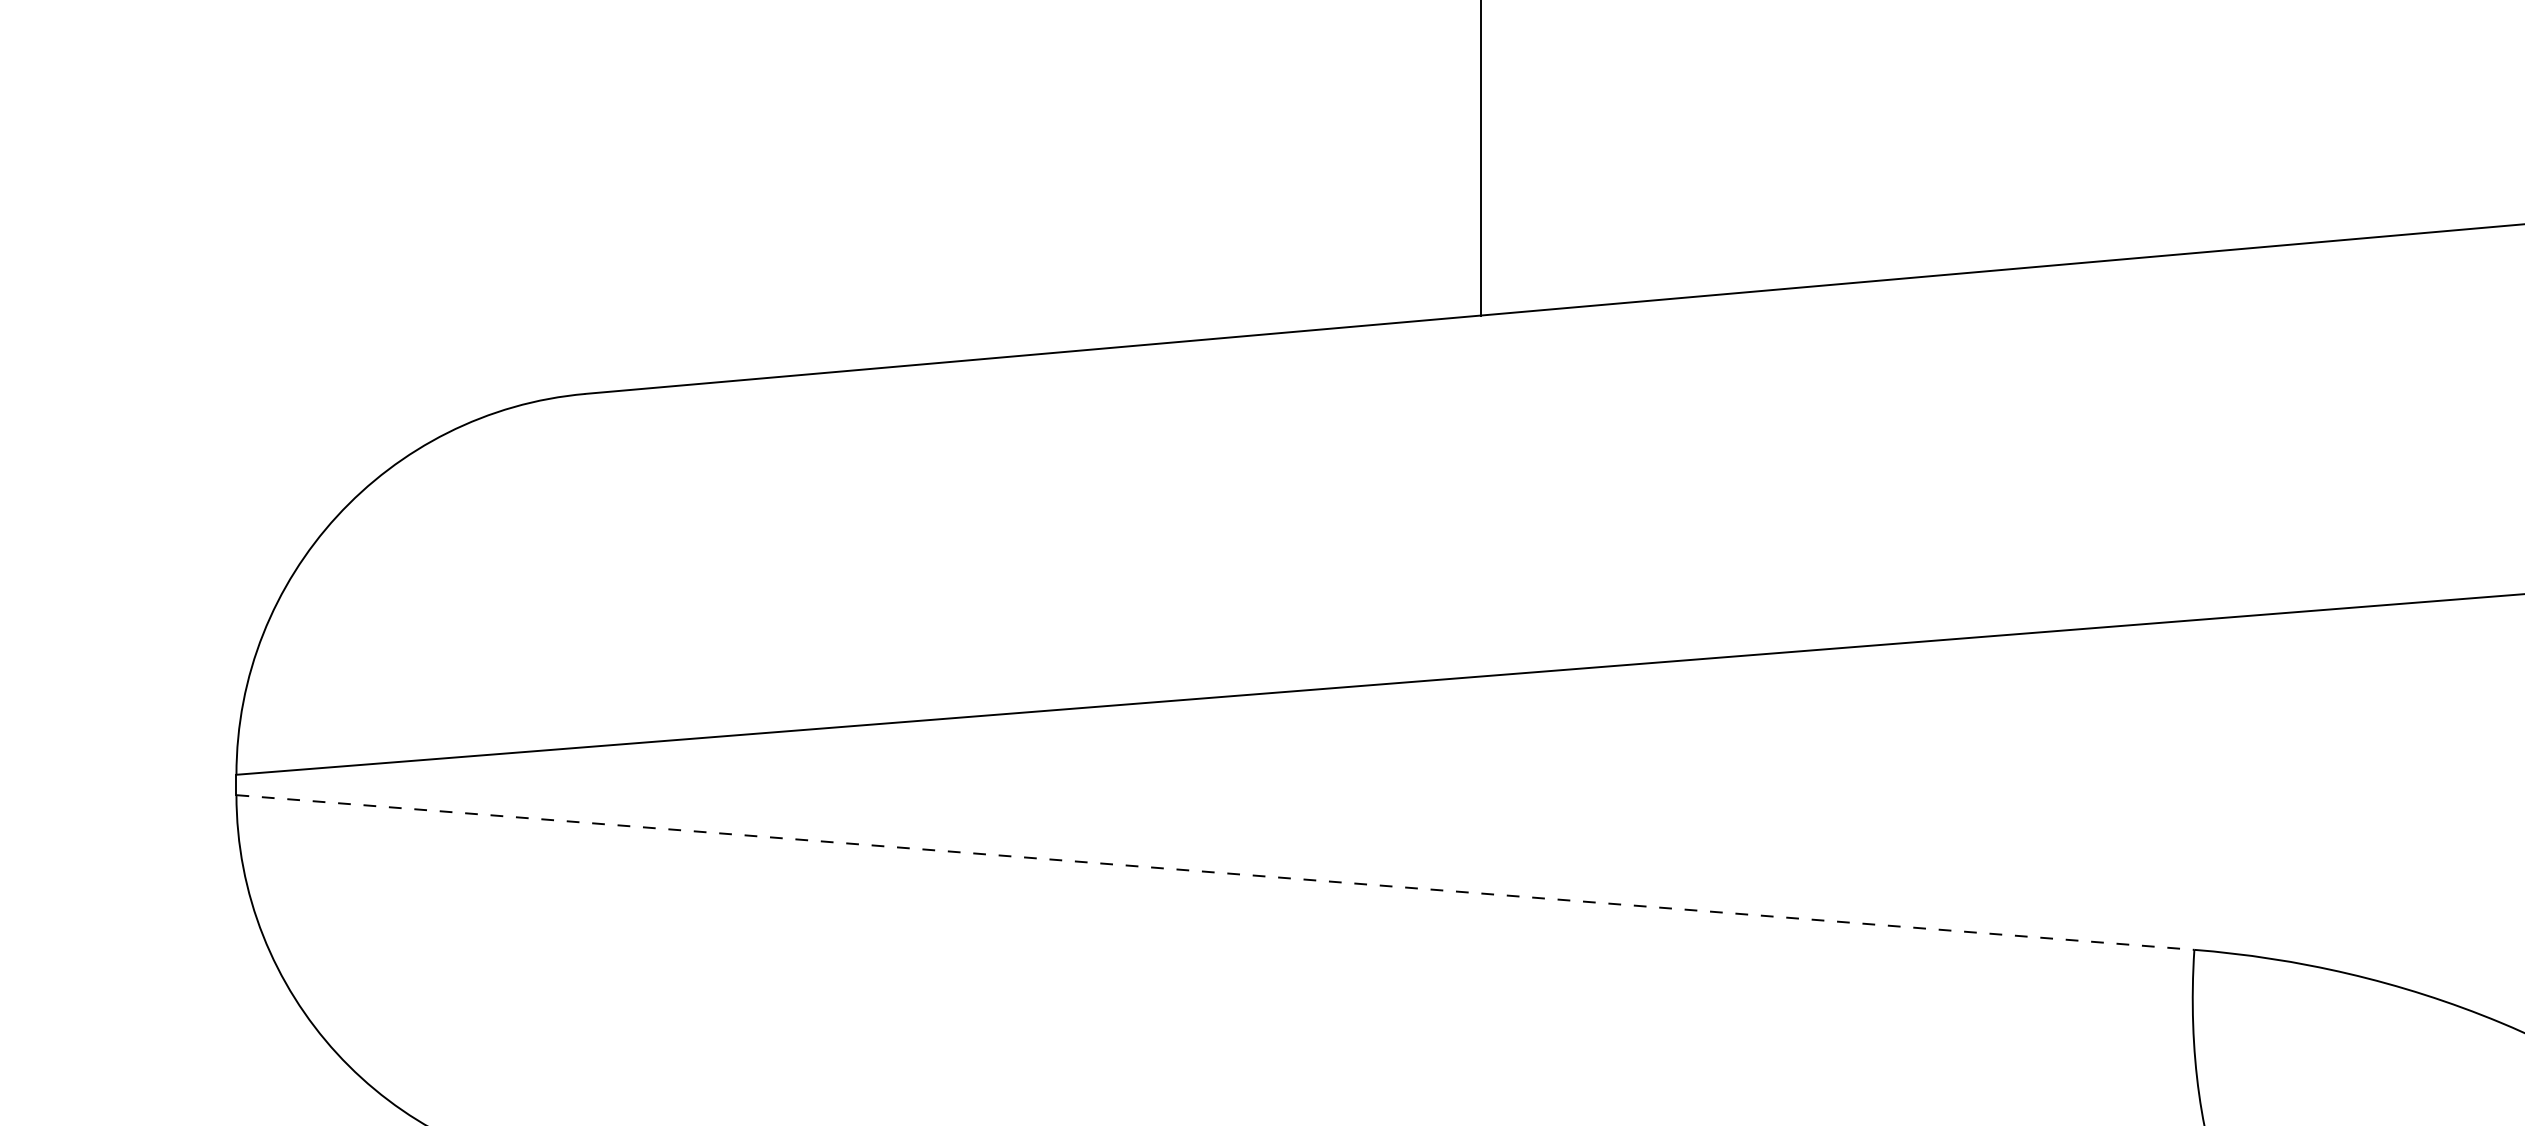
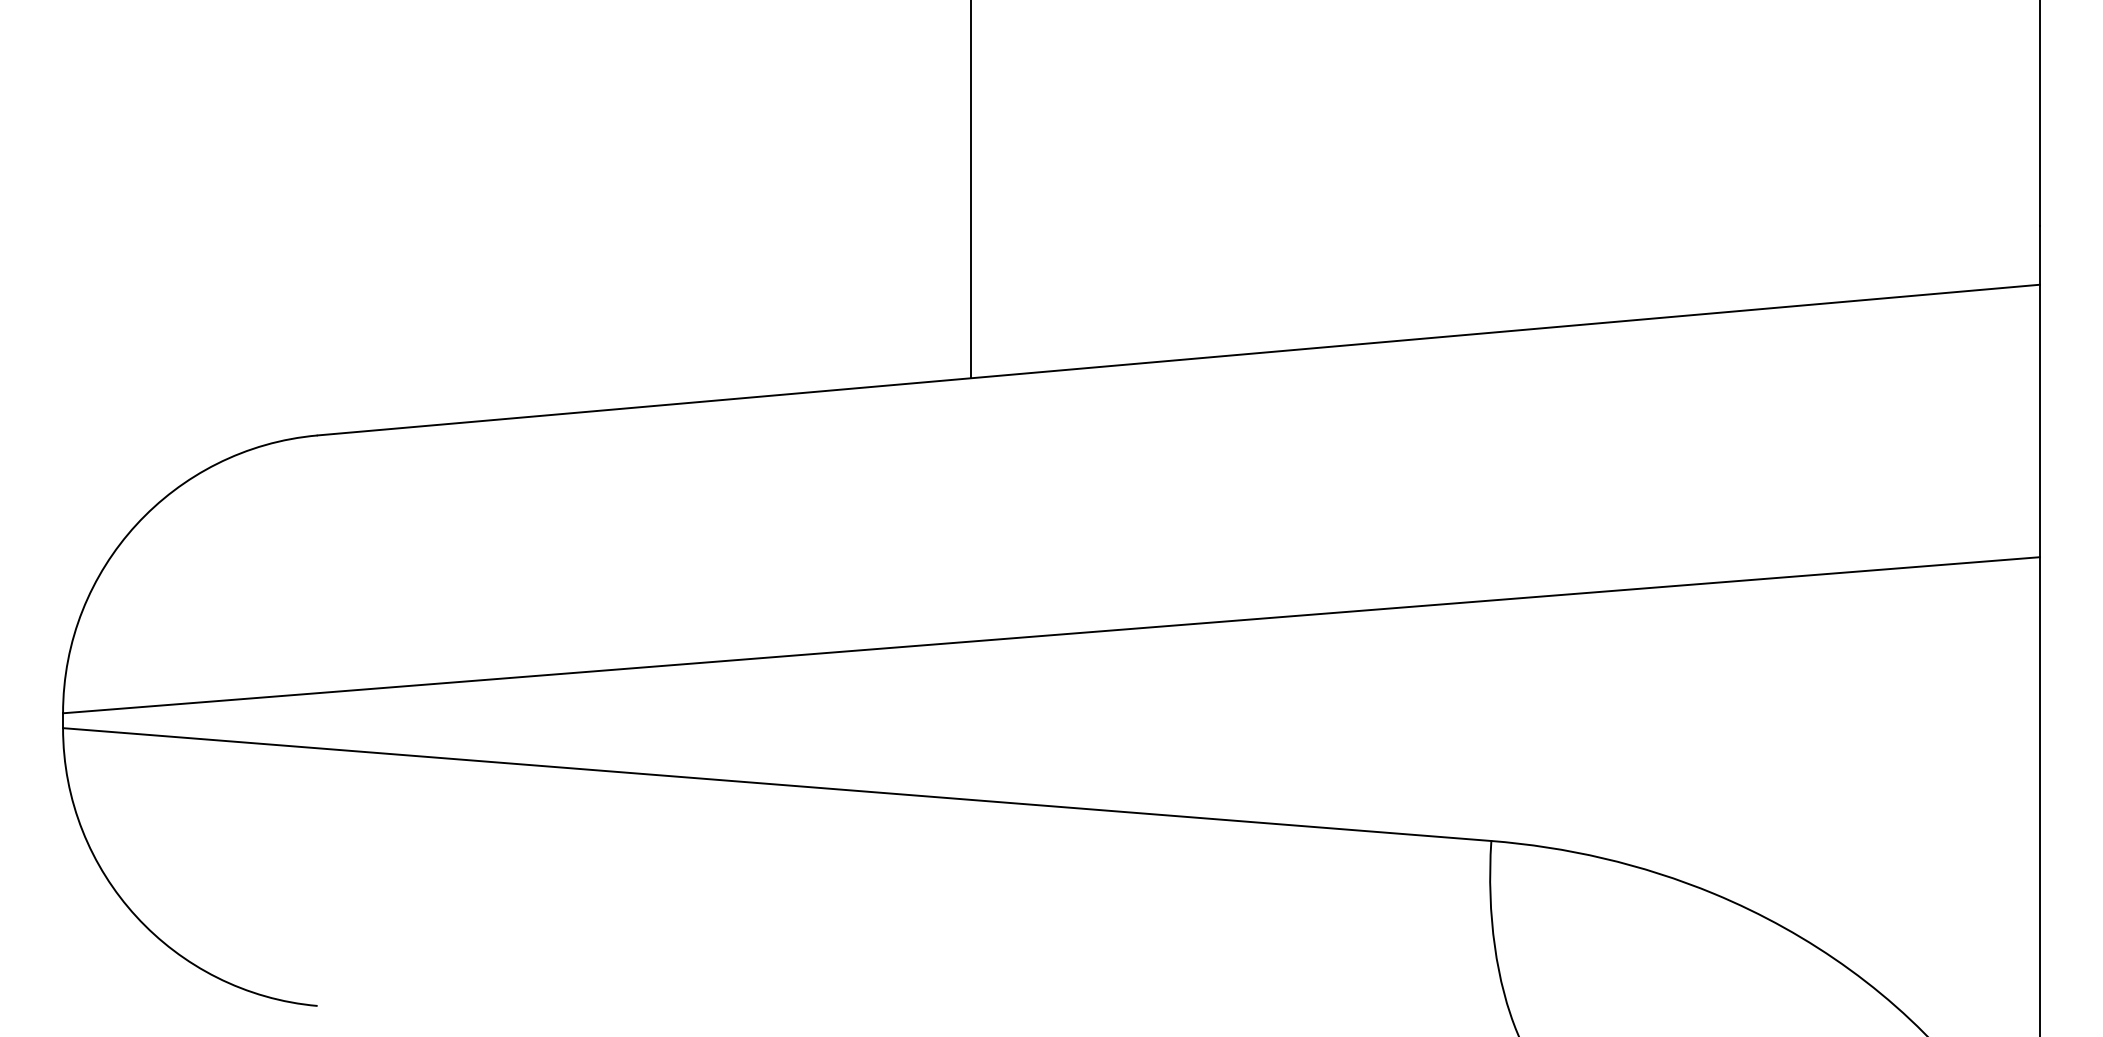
line: (1215, 872) -> (777, 784), dashed -> solid

